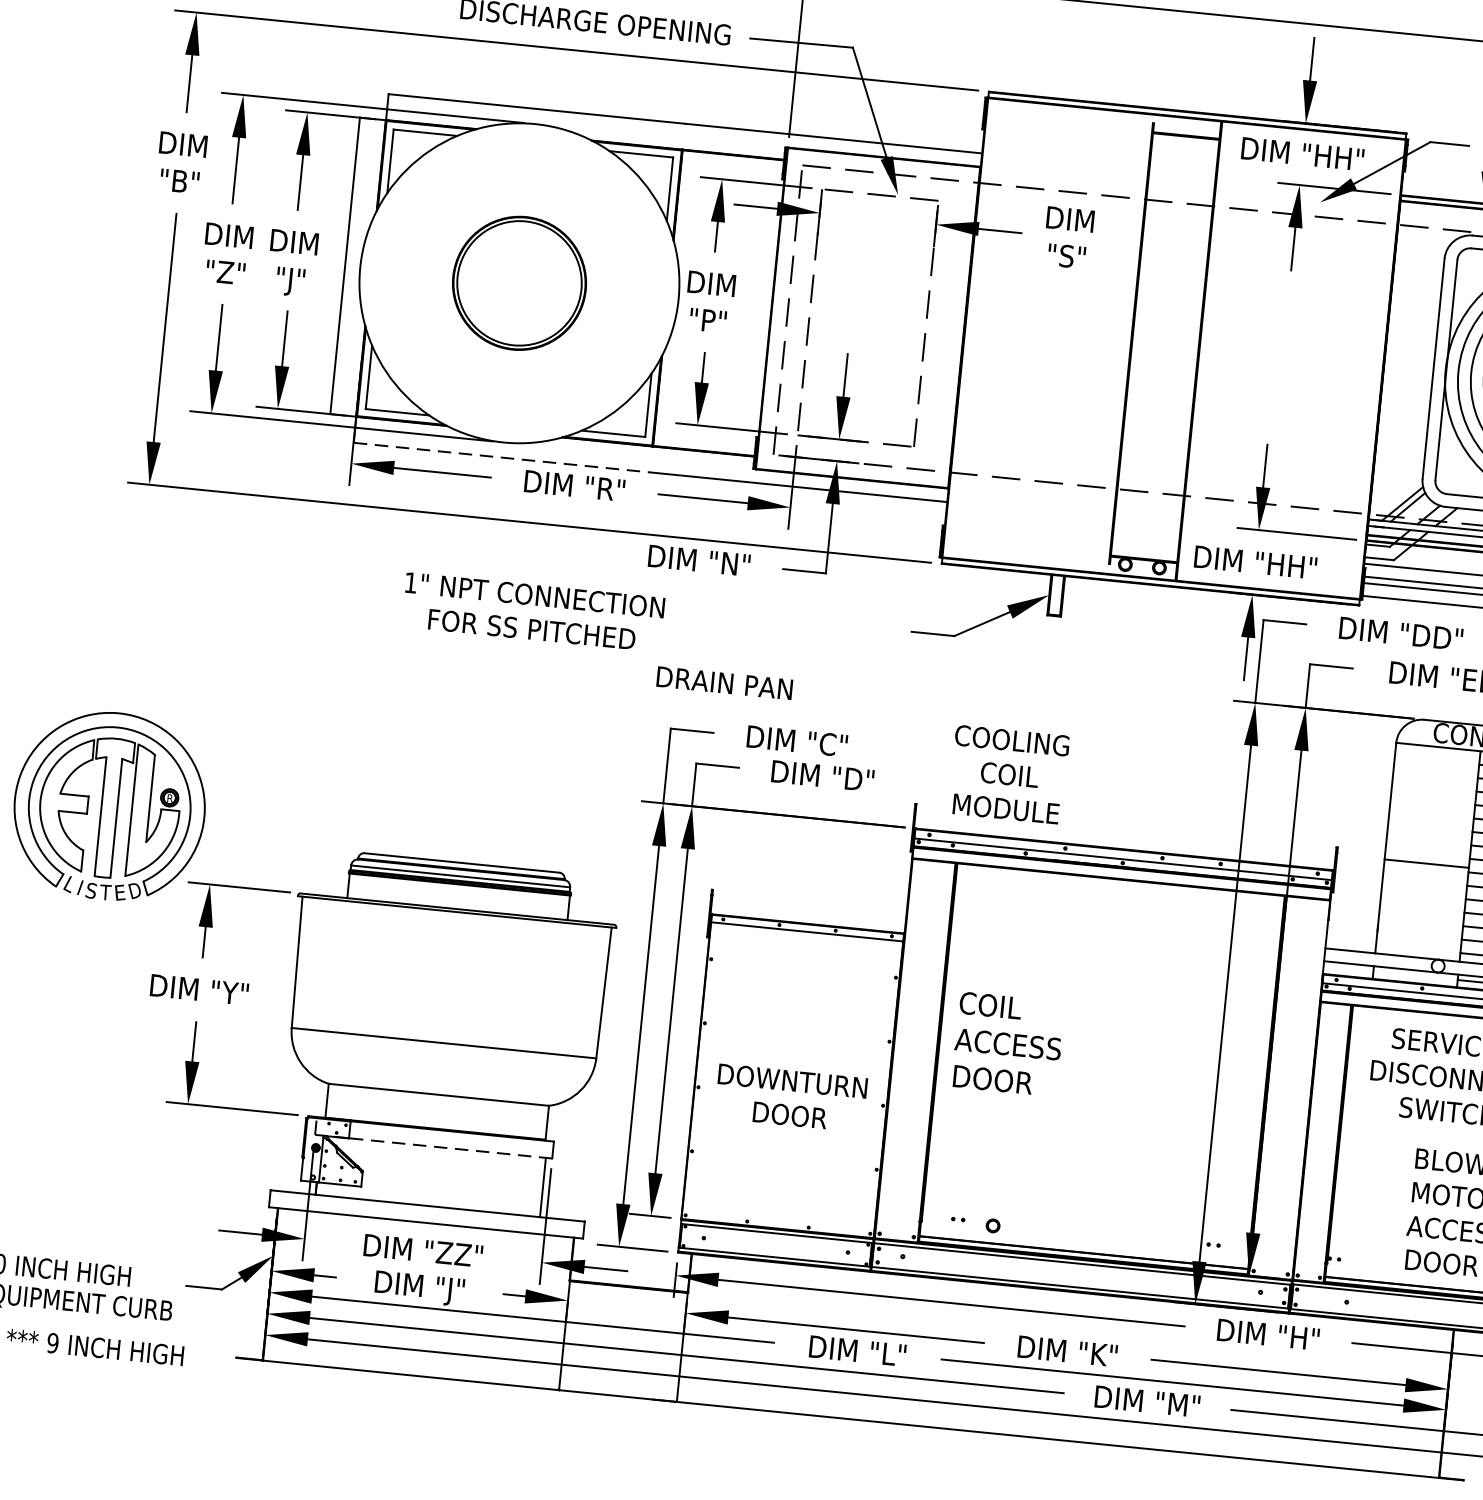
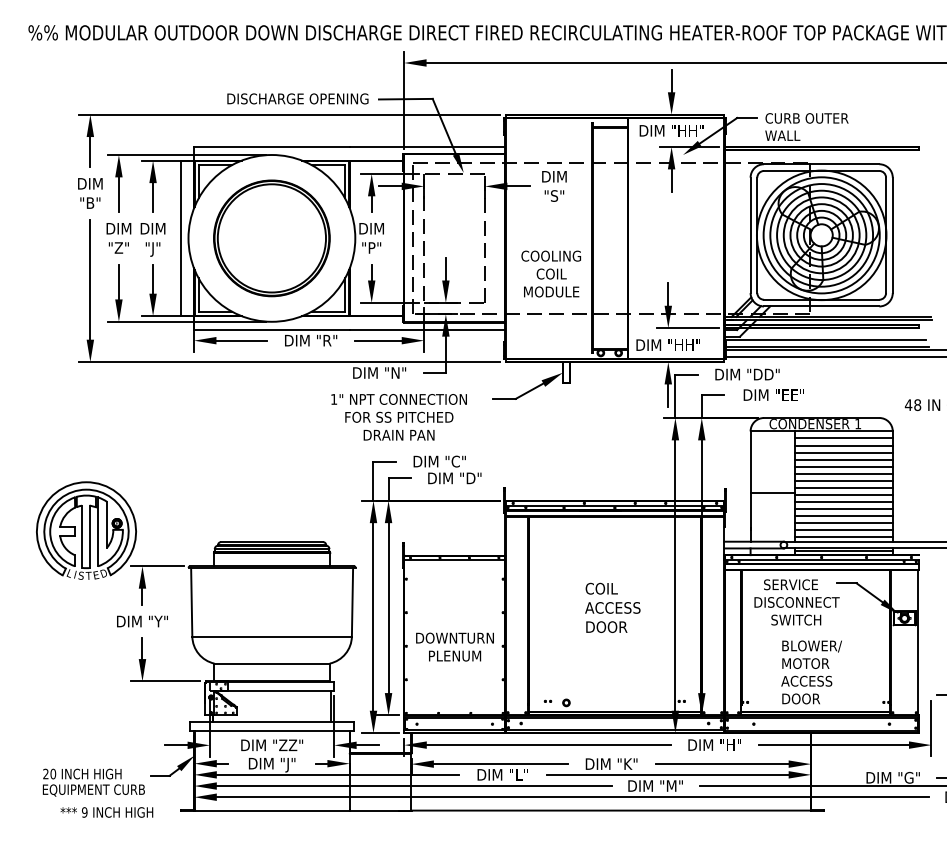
part: (518, 283) -> (271, 238), size x1.67
line: (501, 457) -> (271, 329), dashed -> solid
text: (532, 612) -> (398, 408), moved
text: (1009, 773) -> (551, 273), moved
text: (1007, 1043) -> (612, 607), moved
text: (790, 1114) -> (455, 655), DOOR -> PLENUM
line: (449, 1147) -> (280, 690), dashed -> solid

